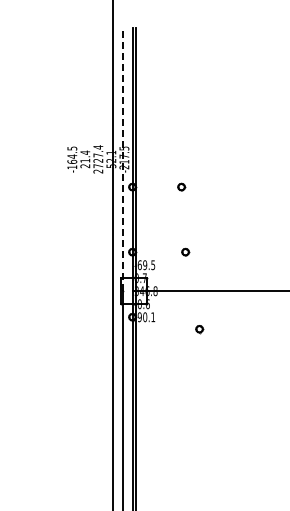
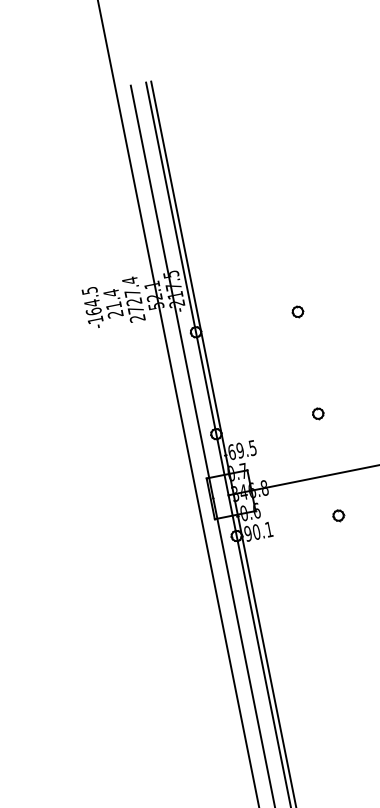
line: (122, 159) -> (171, 292), dashed -> solid
part: (181, 186) -> (297, 310), moved
part: (185, 251) -> (317, 412), moved
part: (199, 329) -> (338, 516), moved

